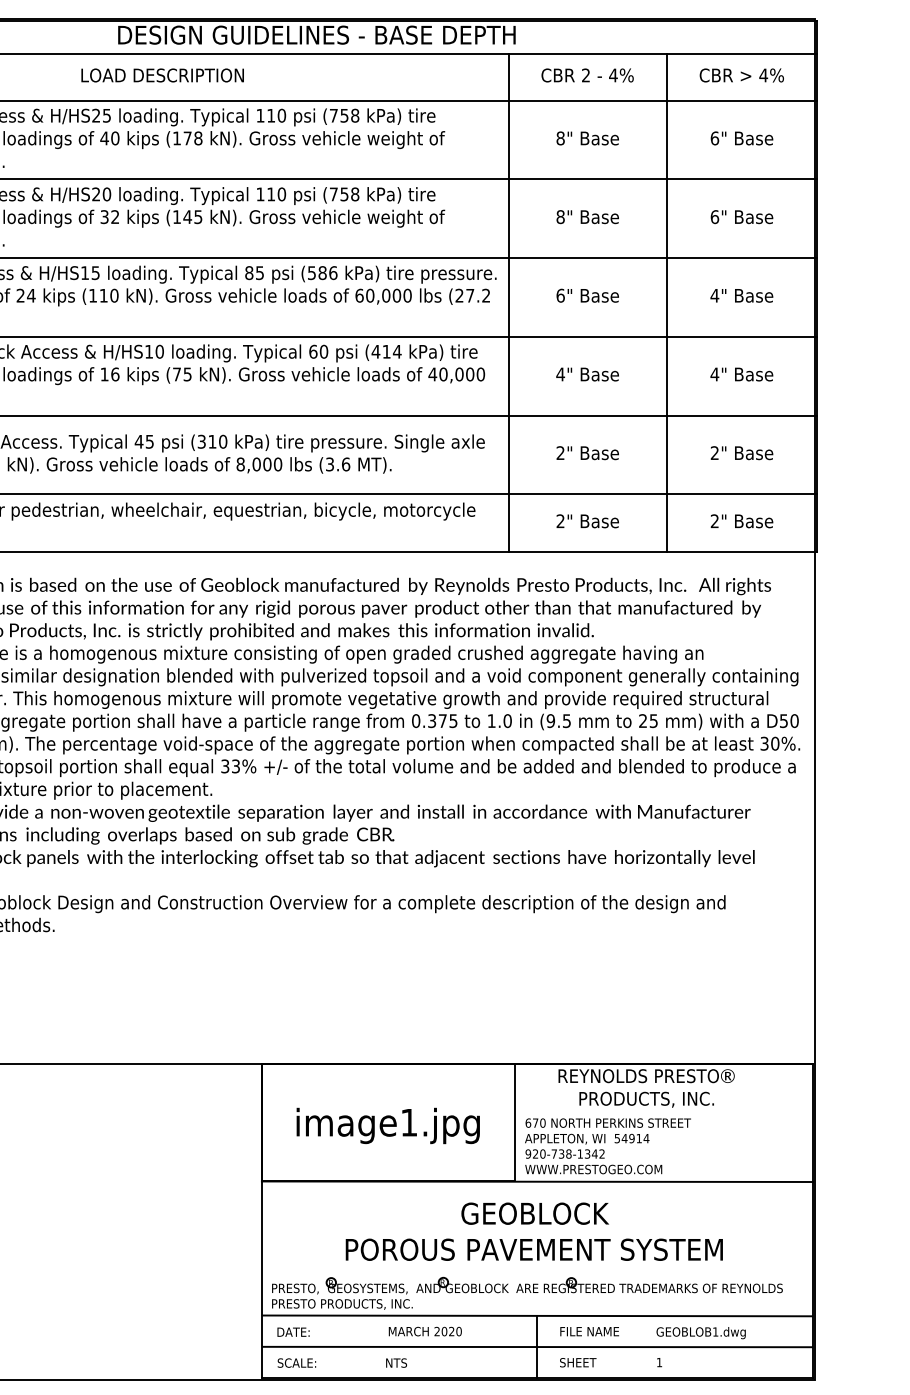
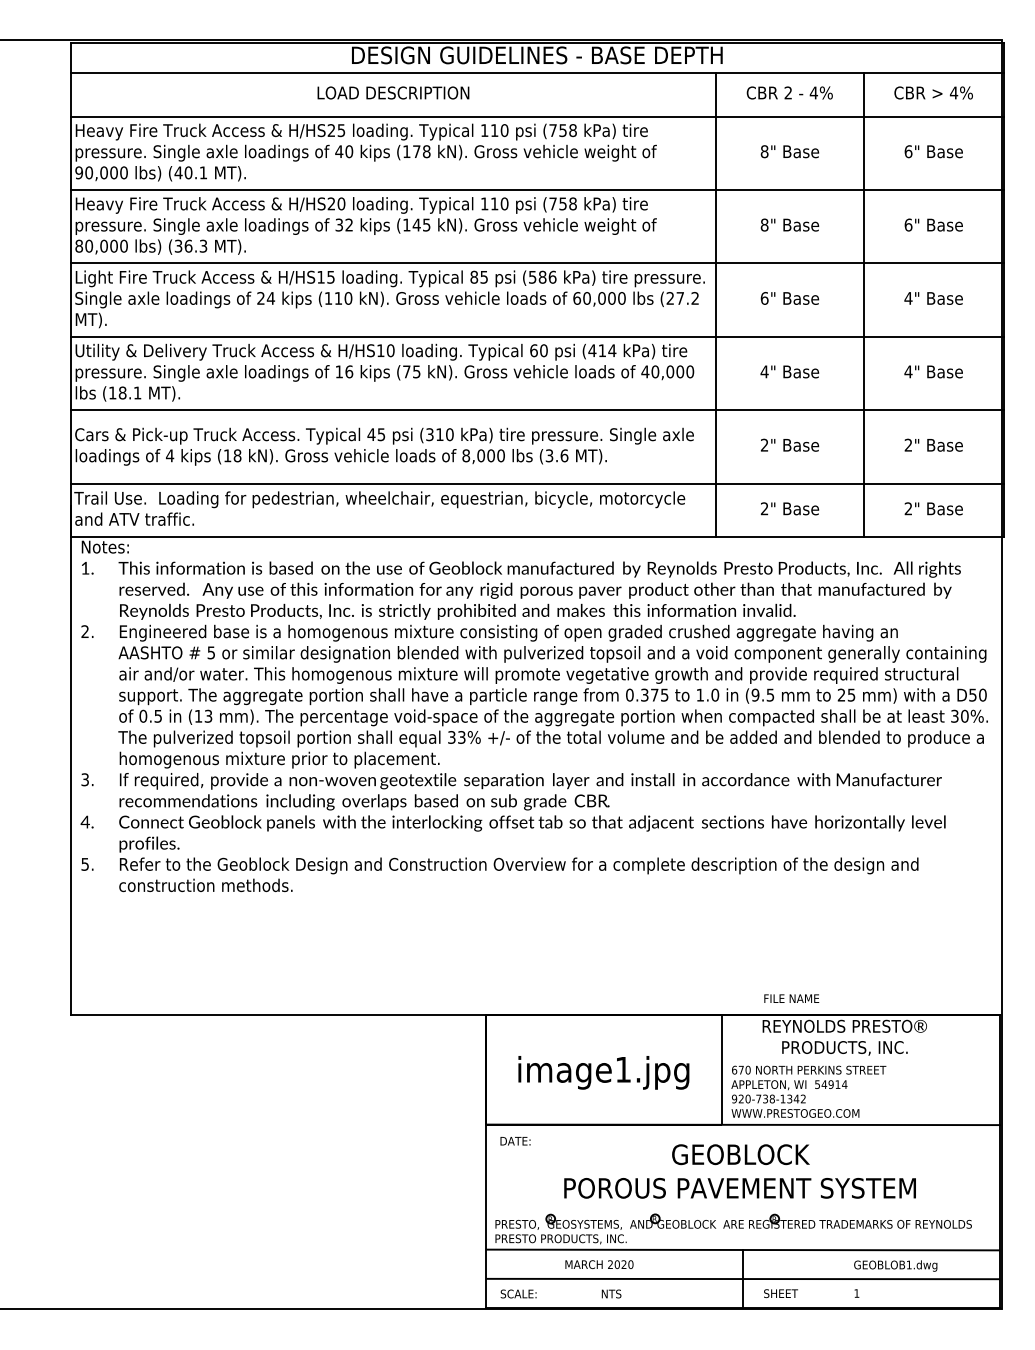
text: (425, 1331) -> (599, 1264), moved
text: (589, 1331) -> (791, 998), moved
text: (293, 1332) -> (515, 1141), moved

